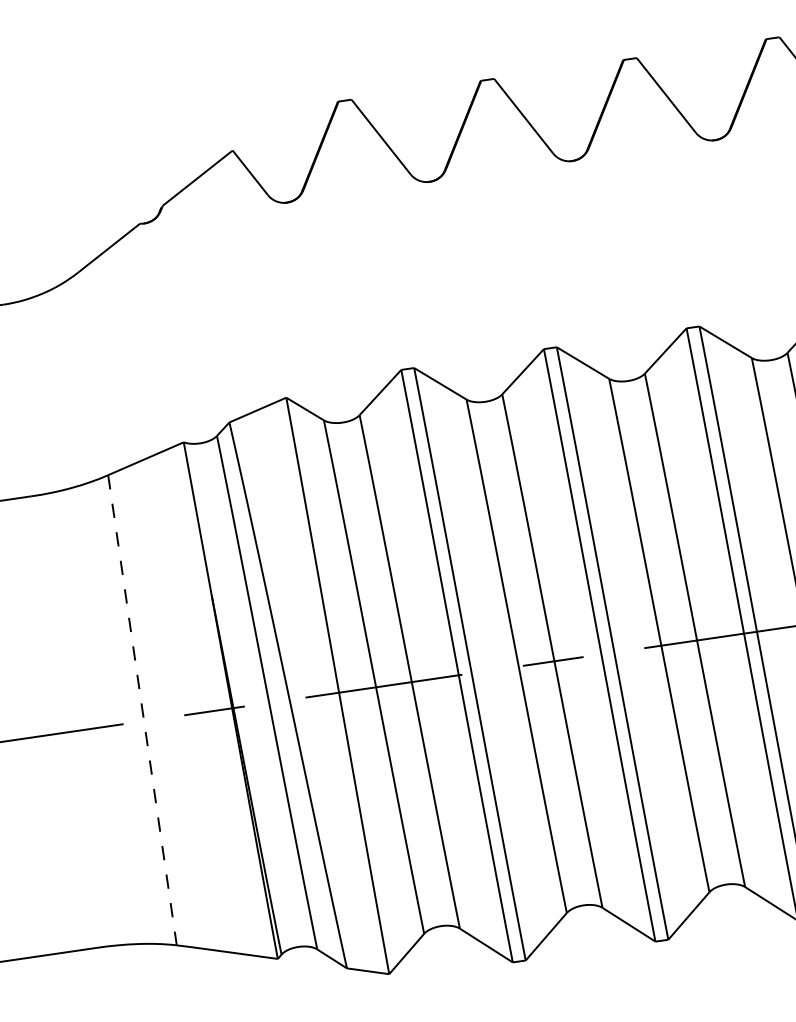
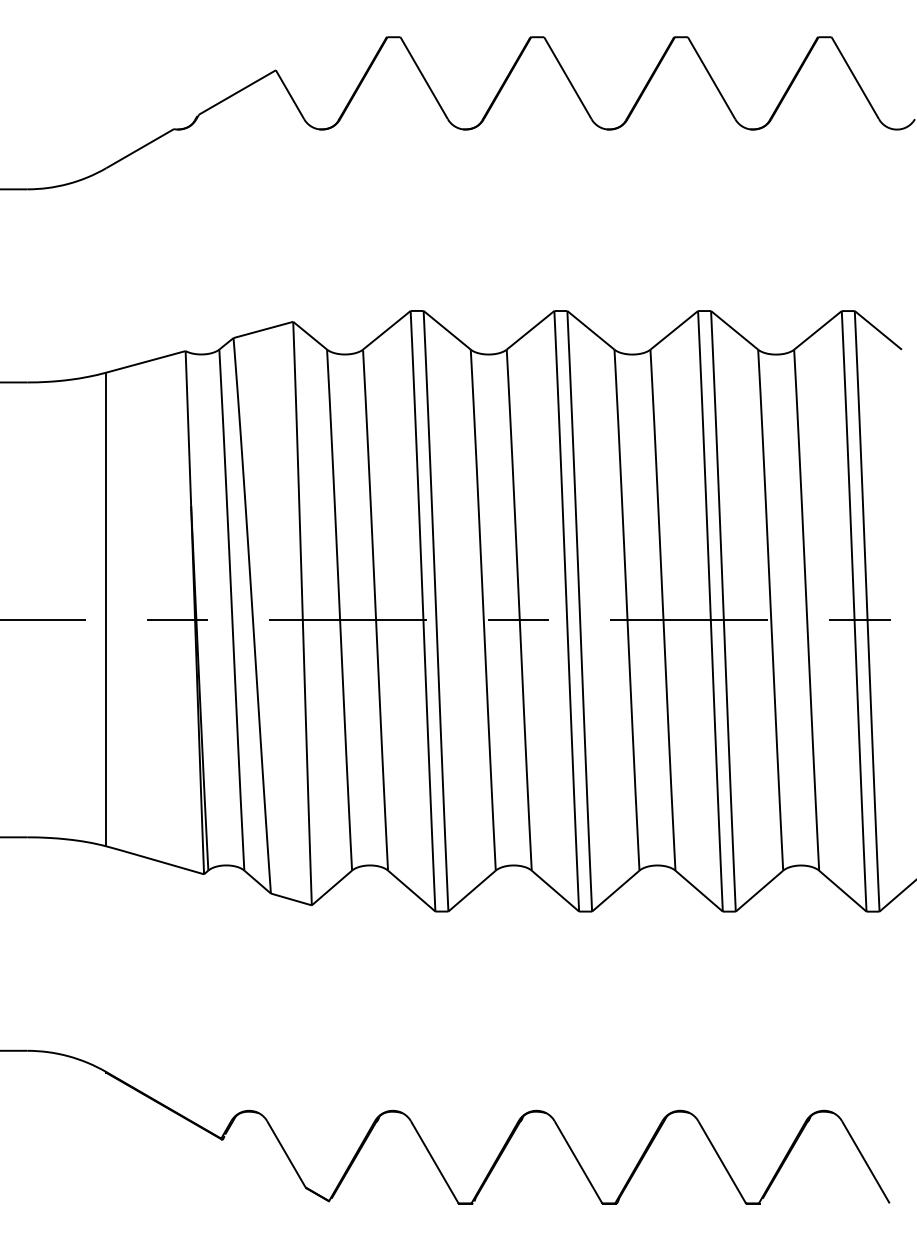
line: (142, 710) -> (106, 609), dashed -> solid

